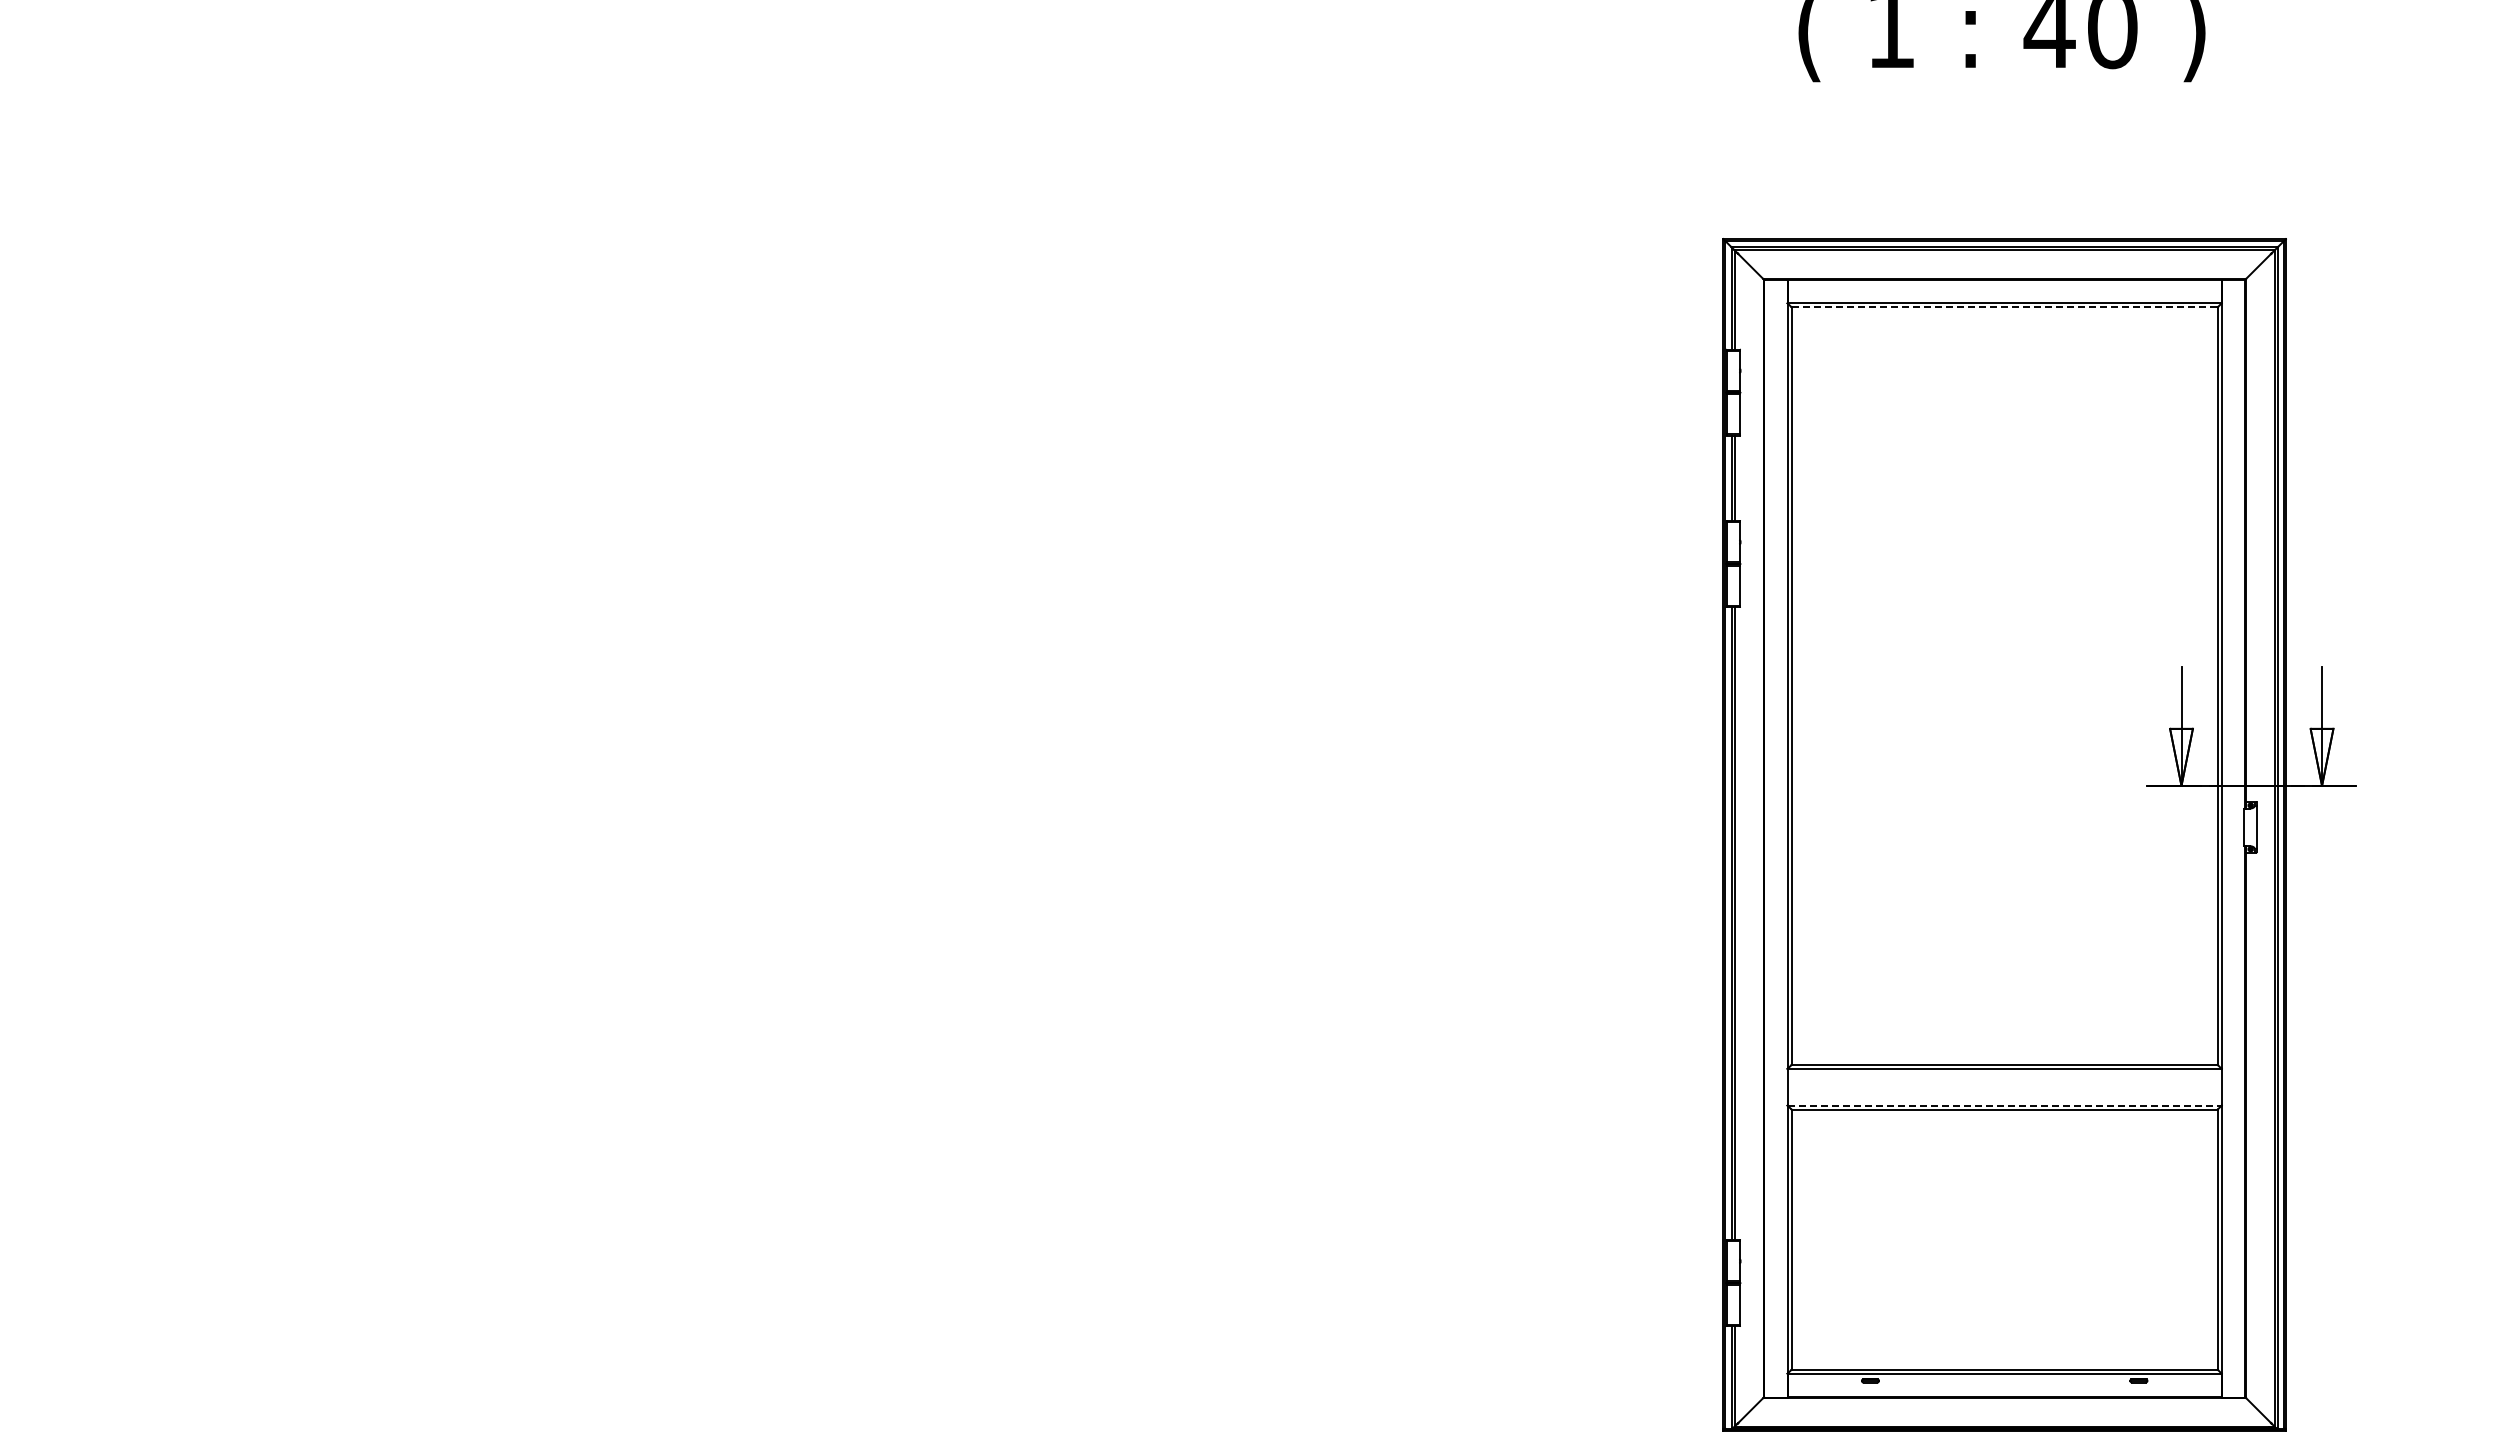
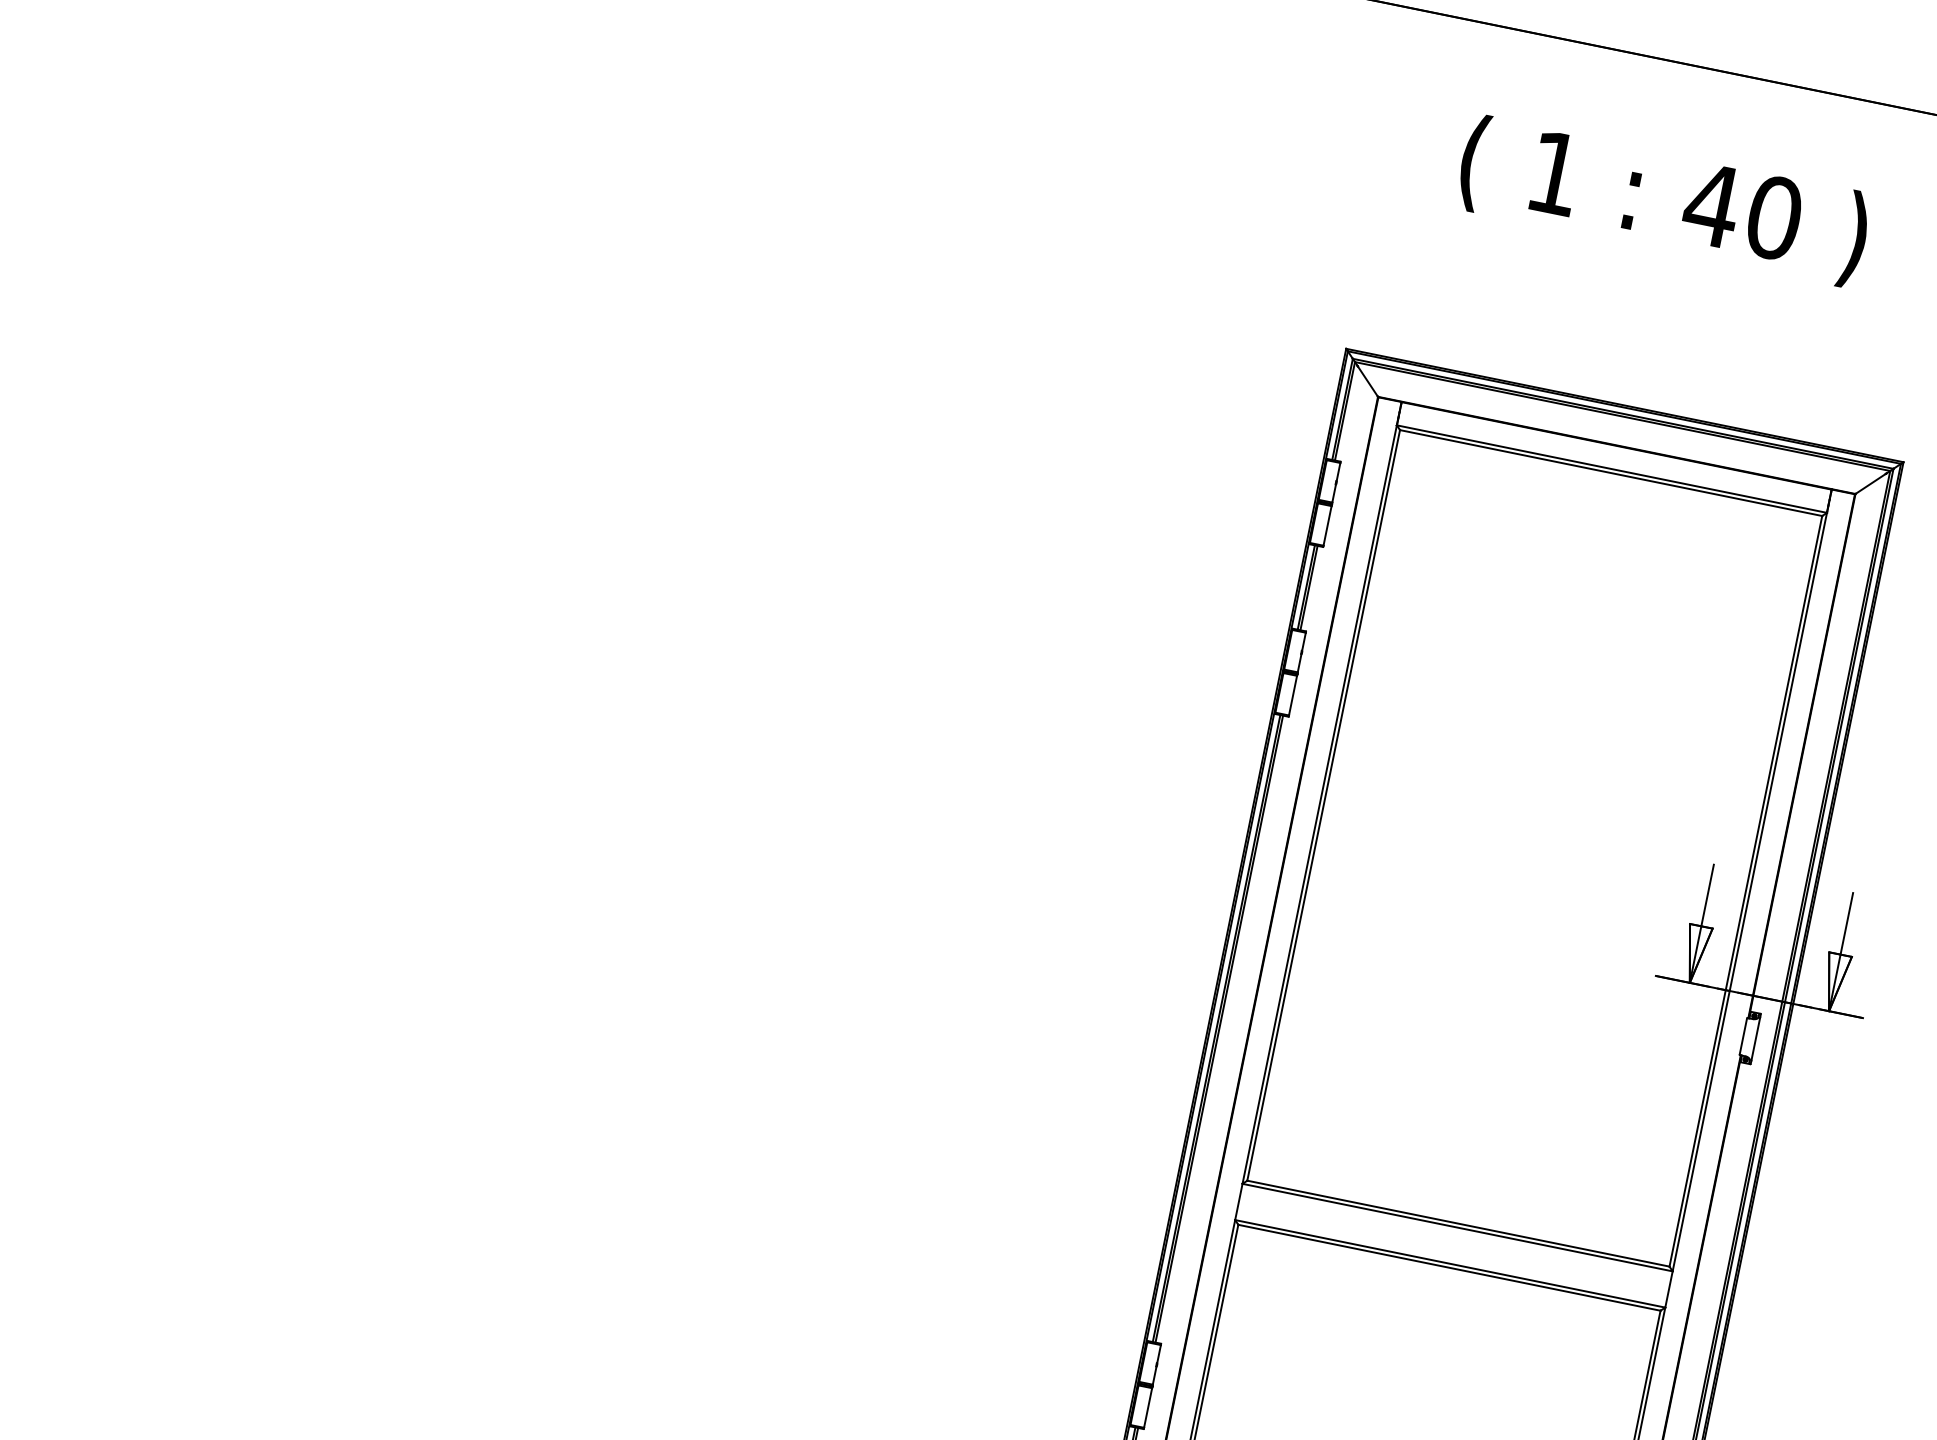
line: (2005, 307) -> (1611, 473), dashed -> solid
line: (2005, 1105) -> (1451, 1263), dashed -> solid

